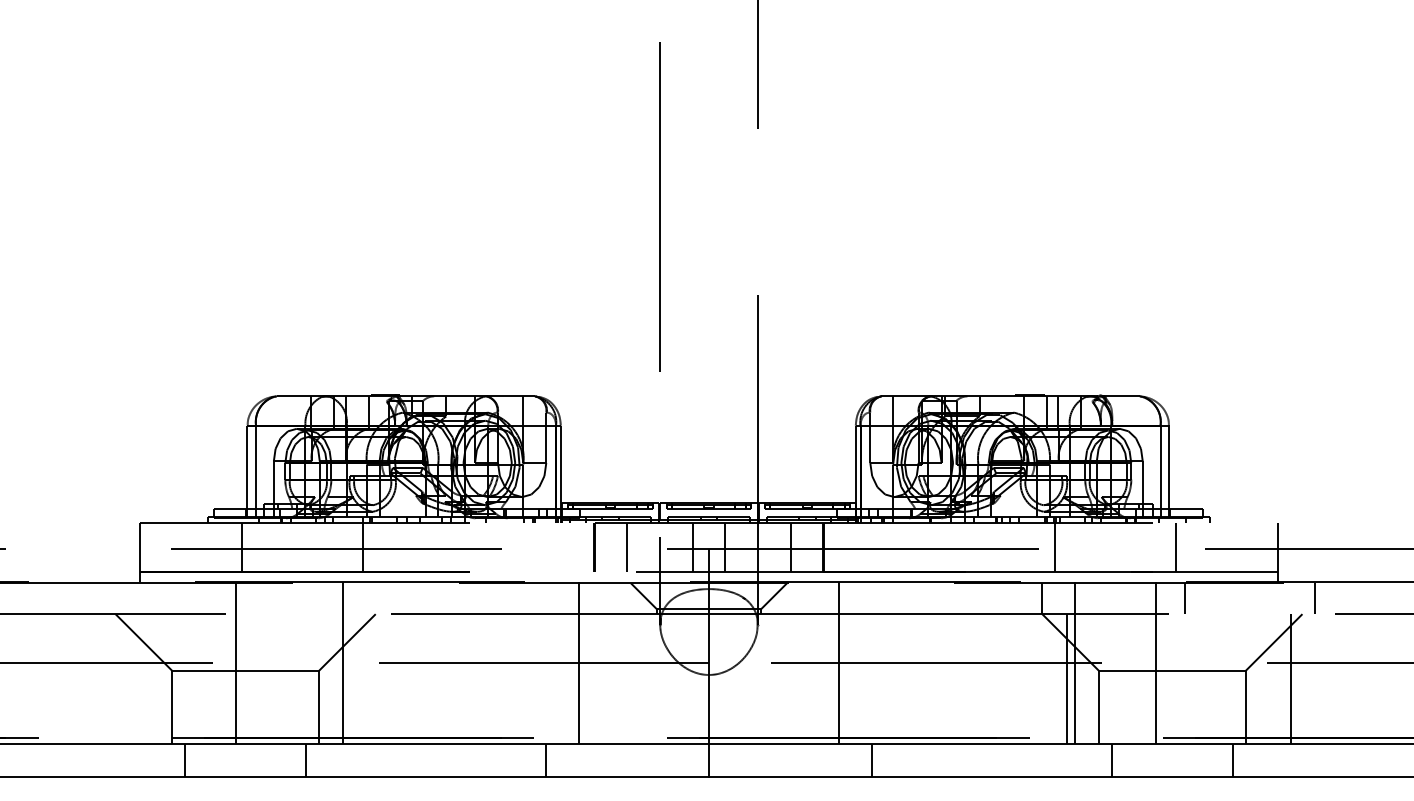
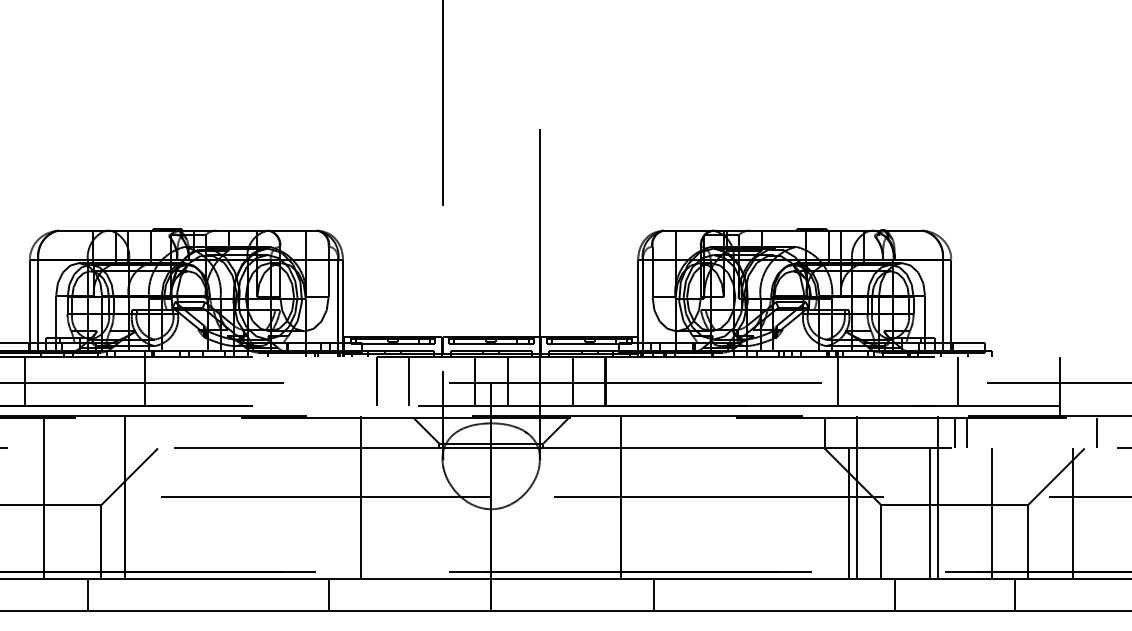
line: (1172, 598) -> (954, 432), added
line: (235, 662) -> (43, 496), moved
line: (1148, 679) -> (930, 513), added
line: (1209, 679) -> (991, 513), added

